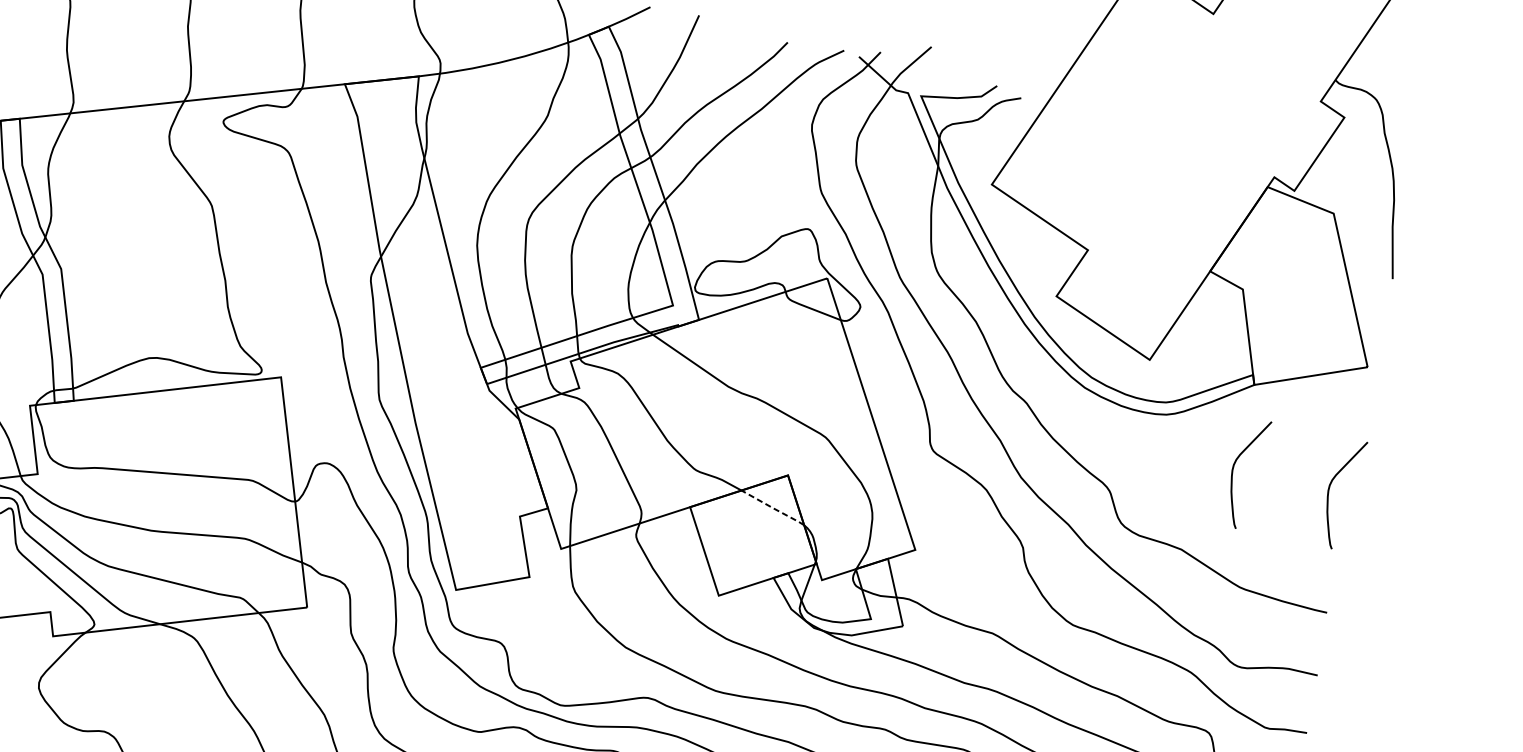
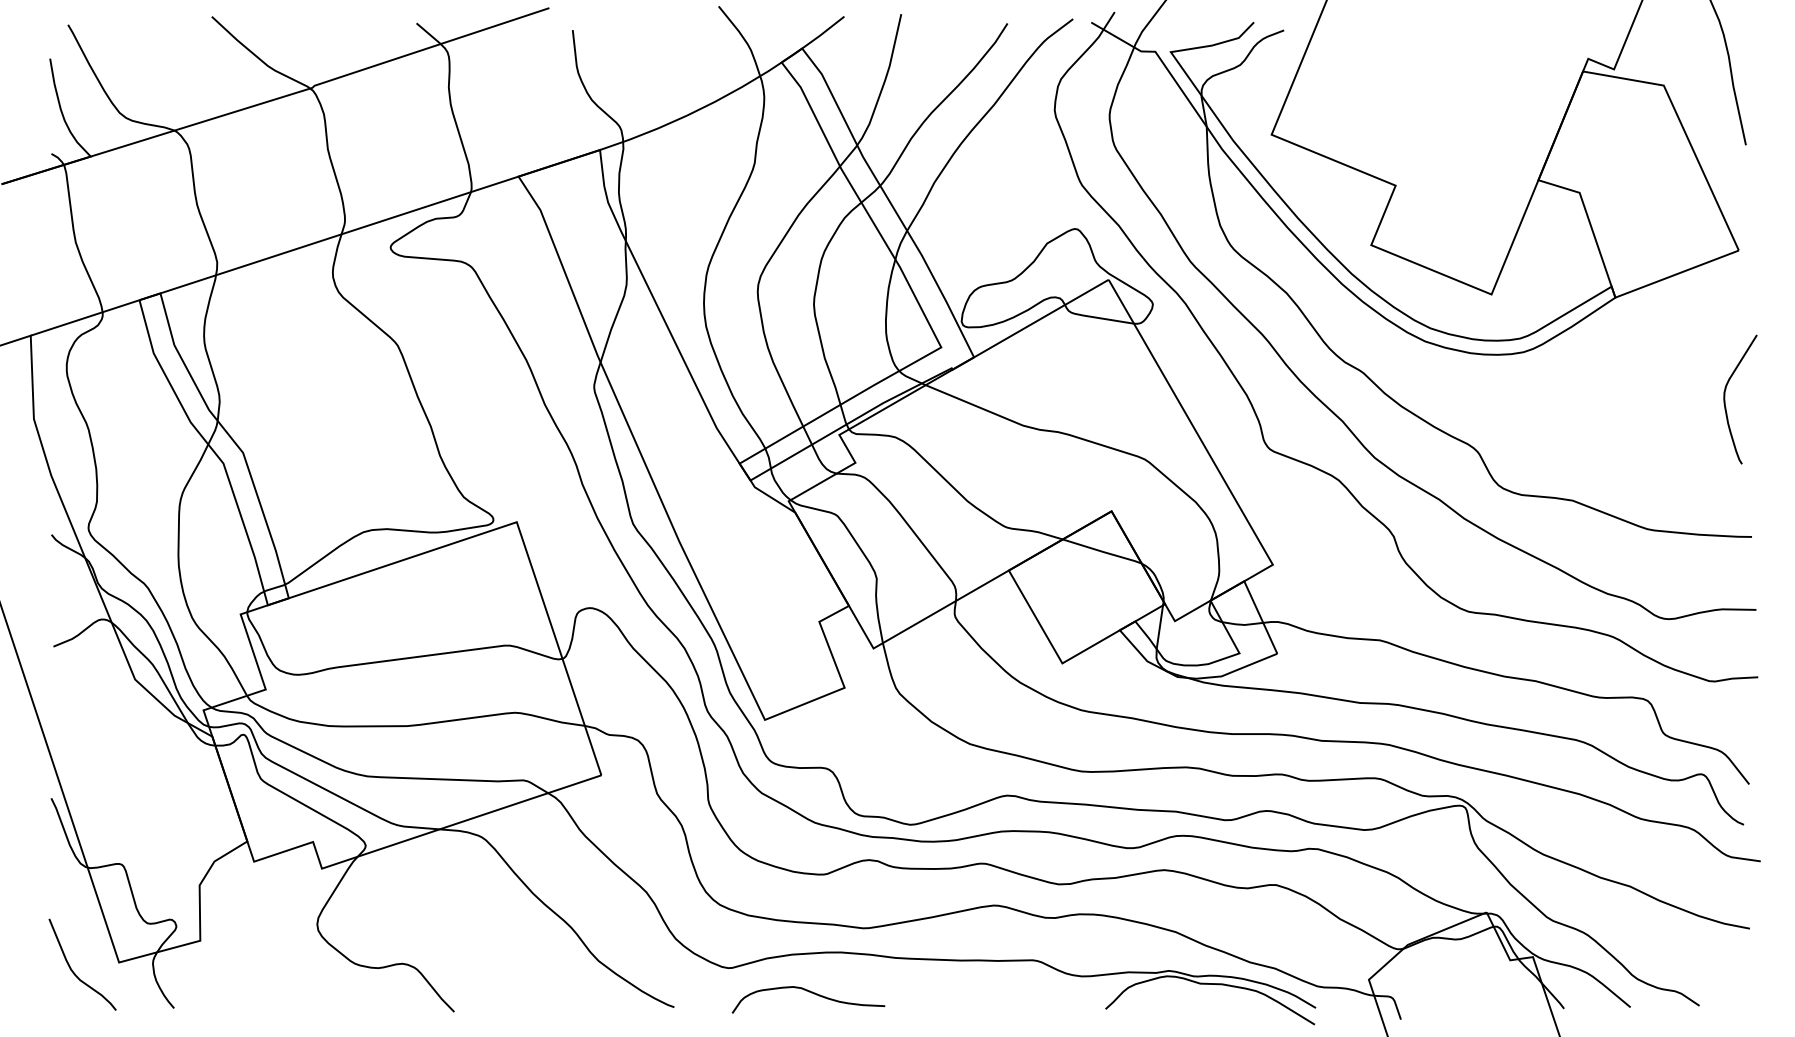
curve: (1233, 470) -> (1612, 399), removed
line: (773, 508) -> (1103, 551), dashed -> solid

